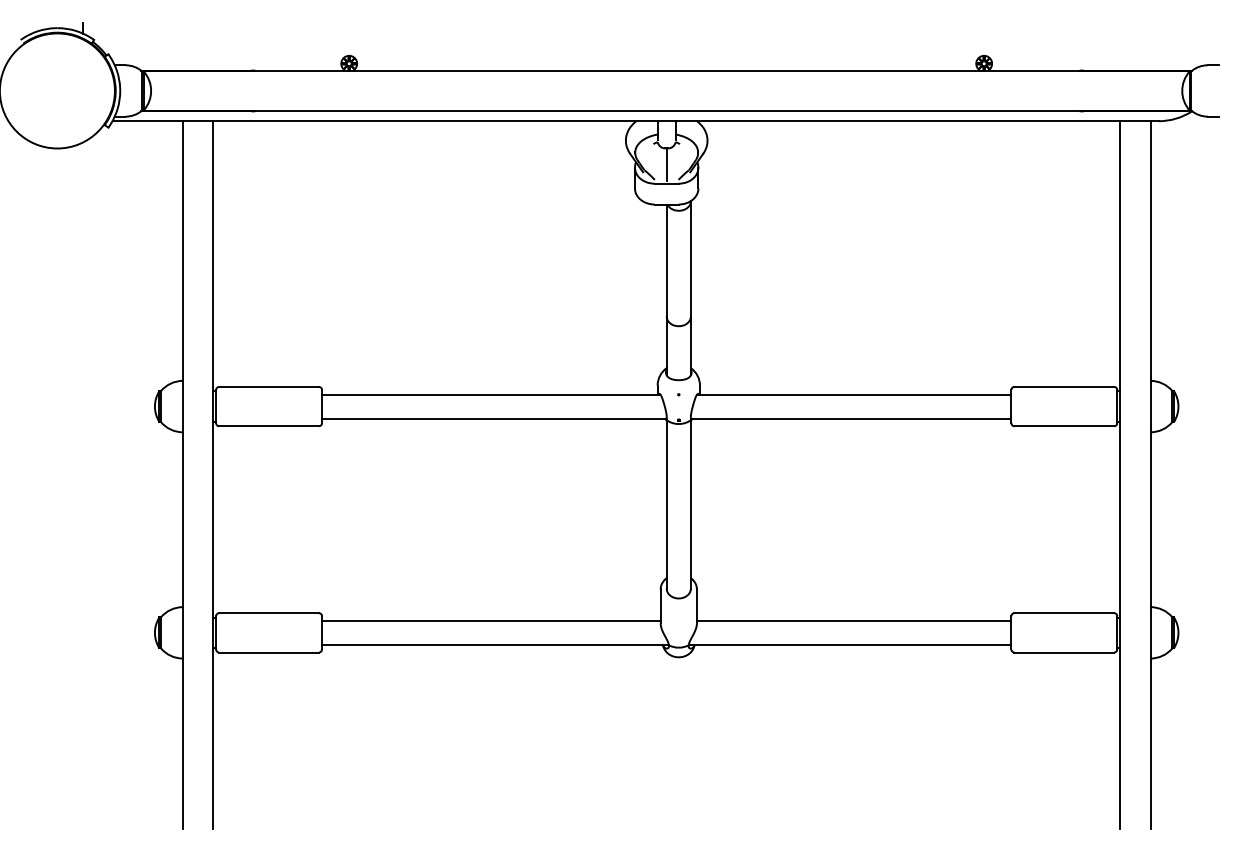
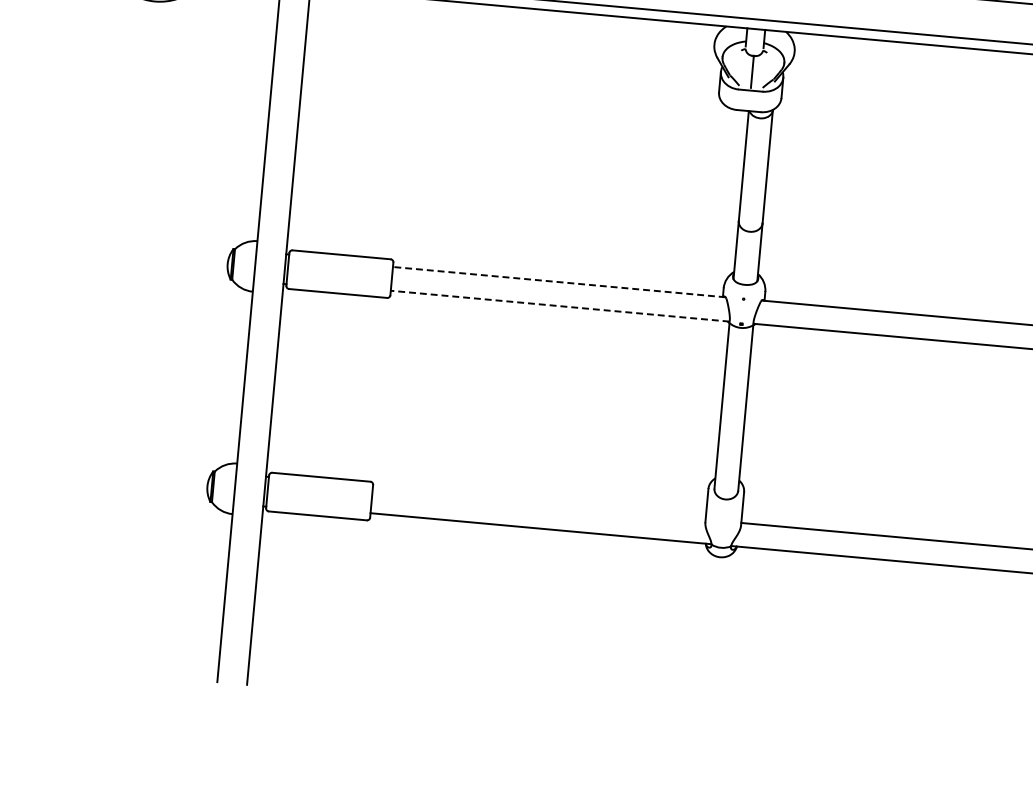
line: (490, 394) -> (558, 282), solid -> dashed
line: (493, 418) -> (559, 305), solid -> dashed
line: (491, 620) -> (539, 504), removed

